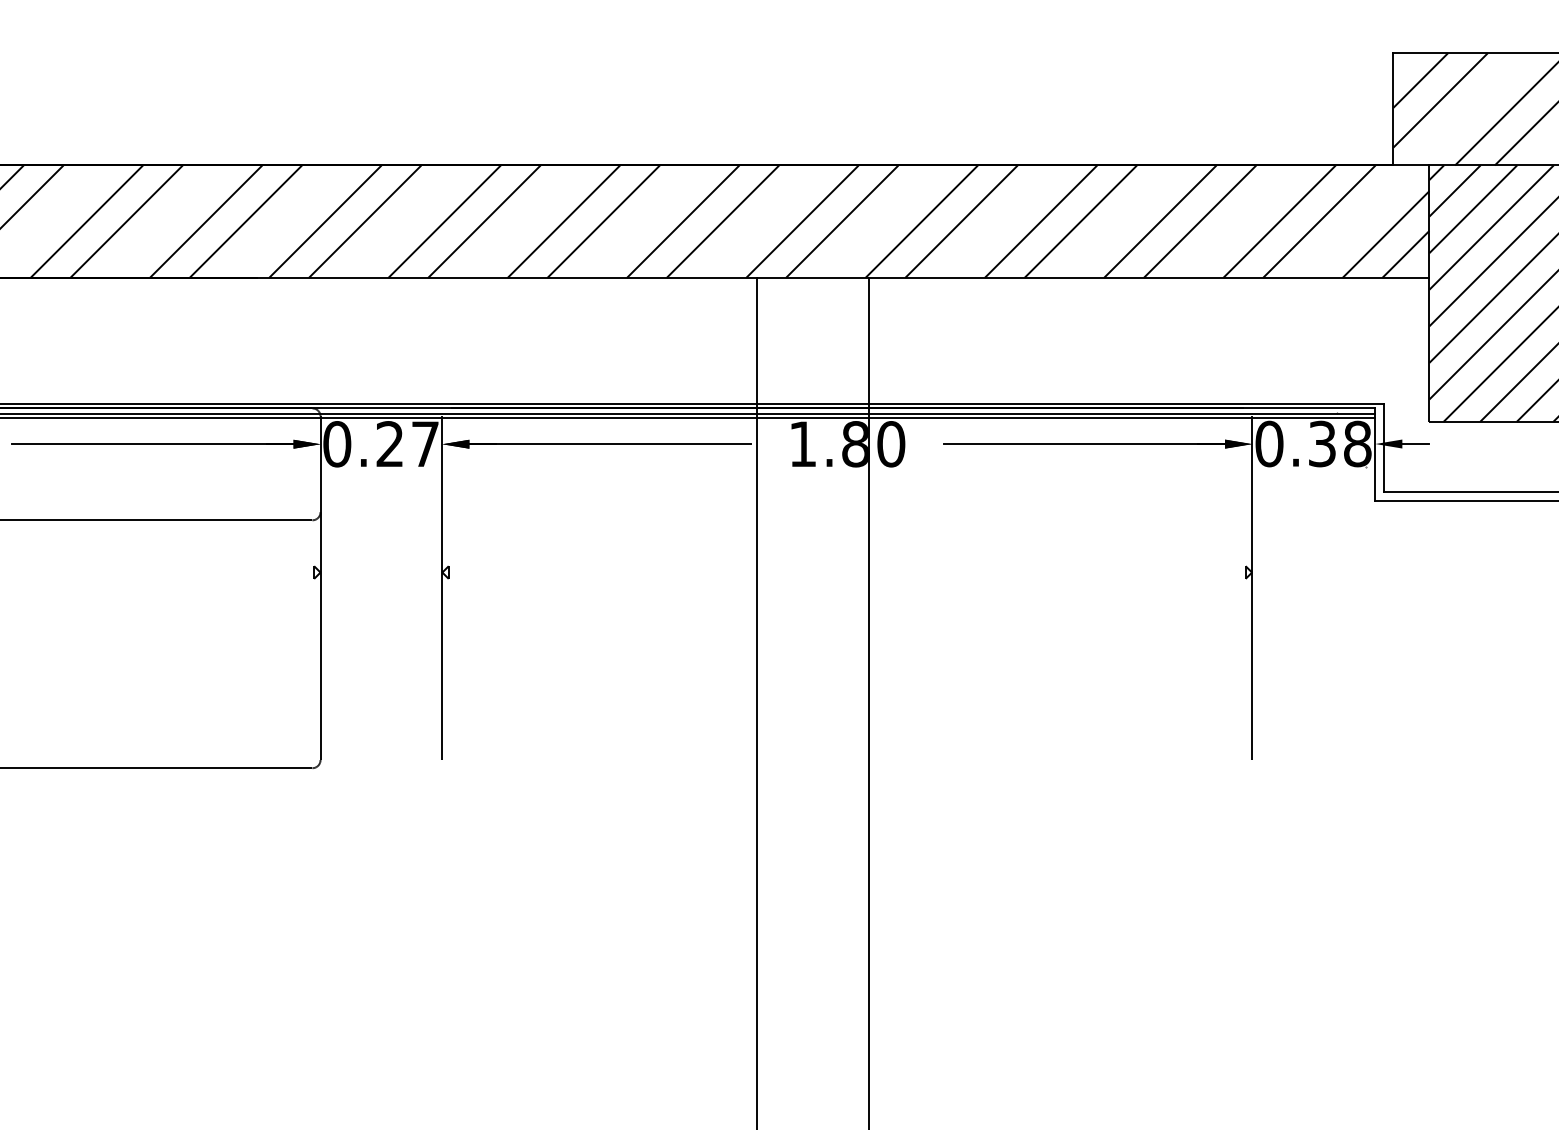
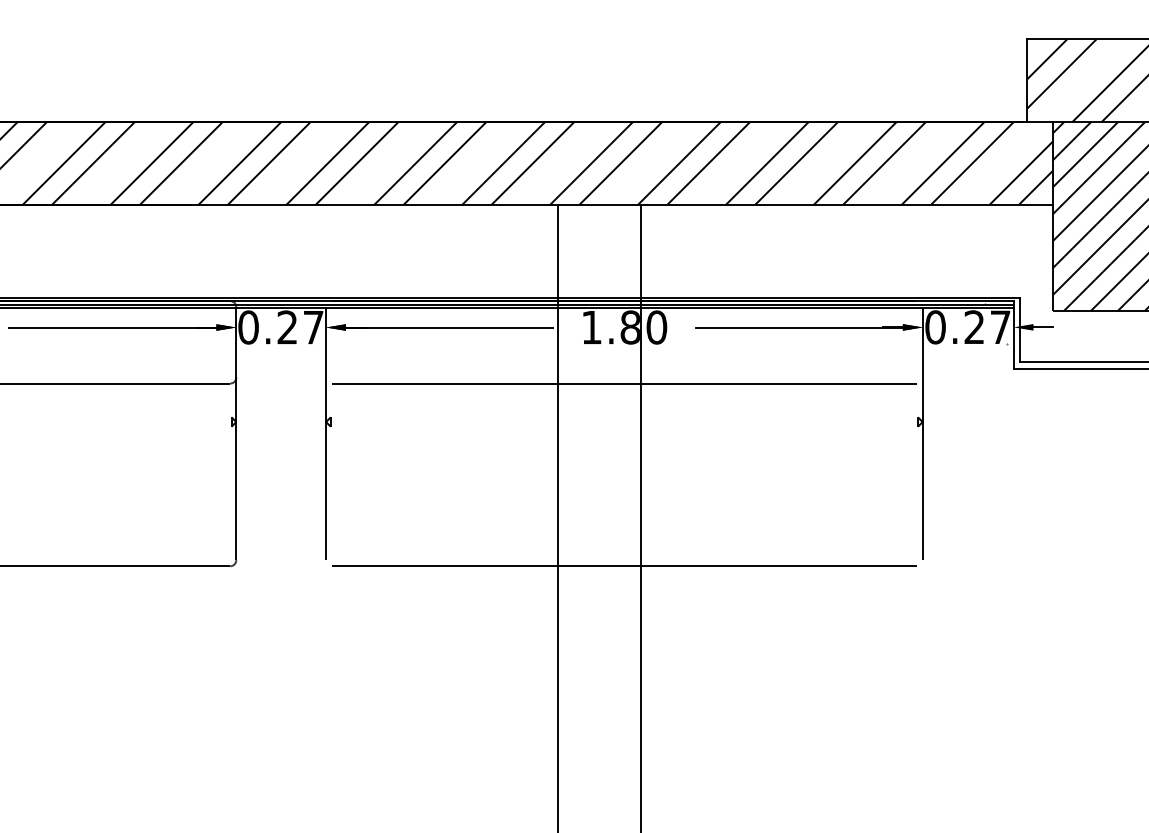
text: (1339, 444) -> (987, 327), 0.38 -> 0.27
line: (847, 520) -> (624, 383), added
line: (847, 768) -> (624, 566), added

